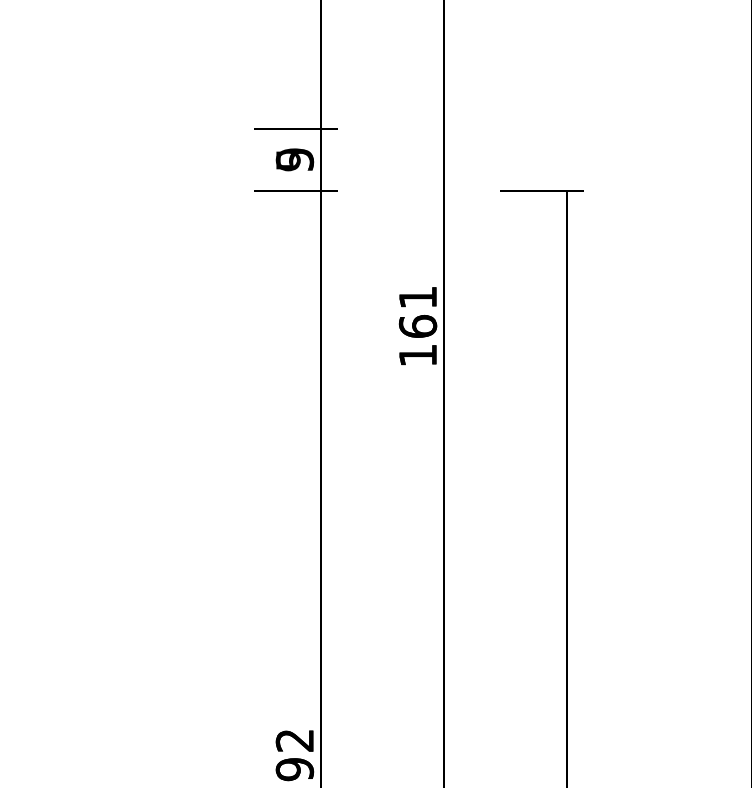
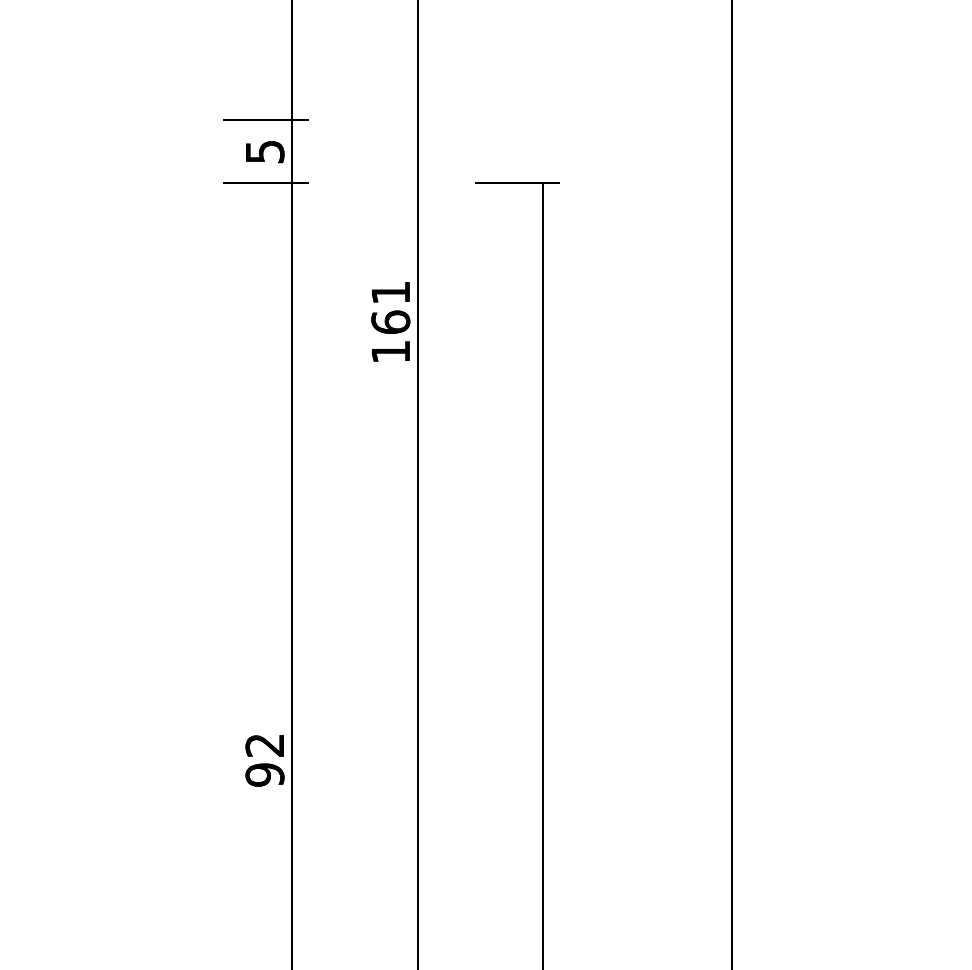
text: (294, 159) -> (264, 151), 9 -> 5

